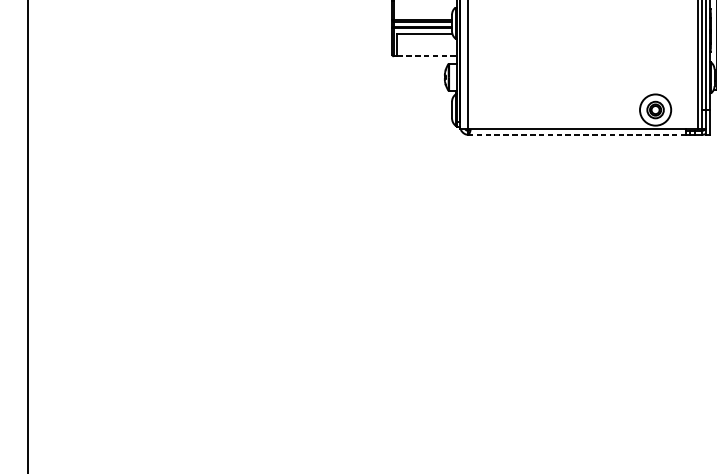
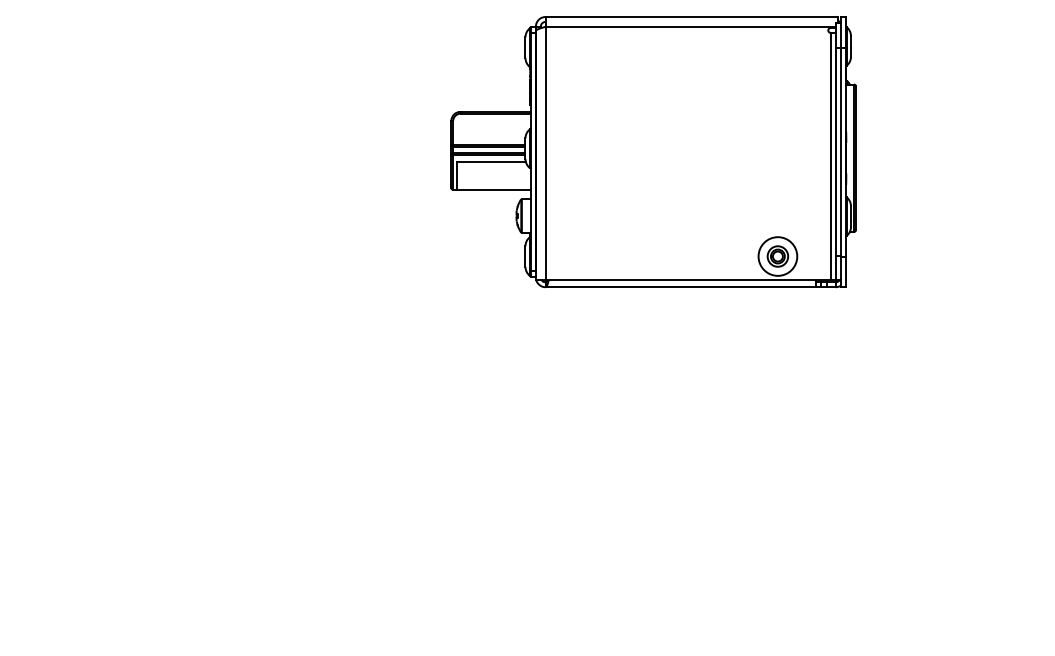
line: (427, 56) -> (494, 189), dashed -> solid
line: (577, 135) -> (680, 287), dashed -> solid

